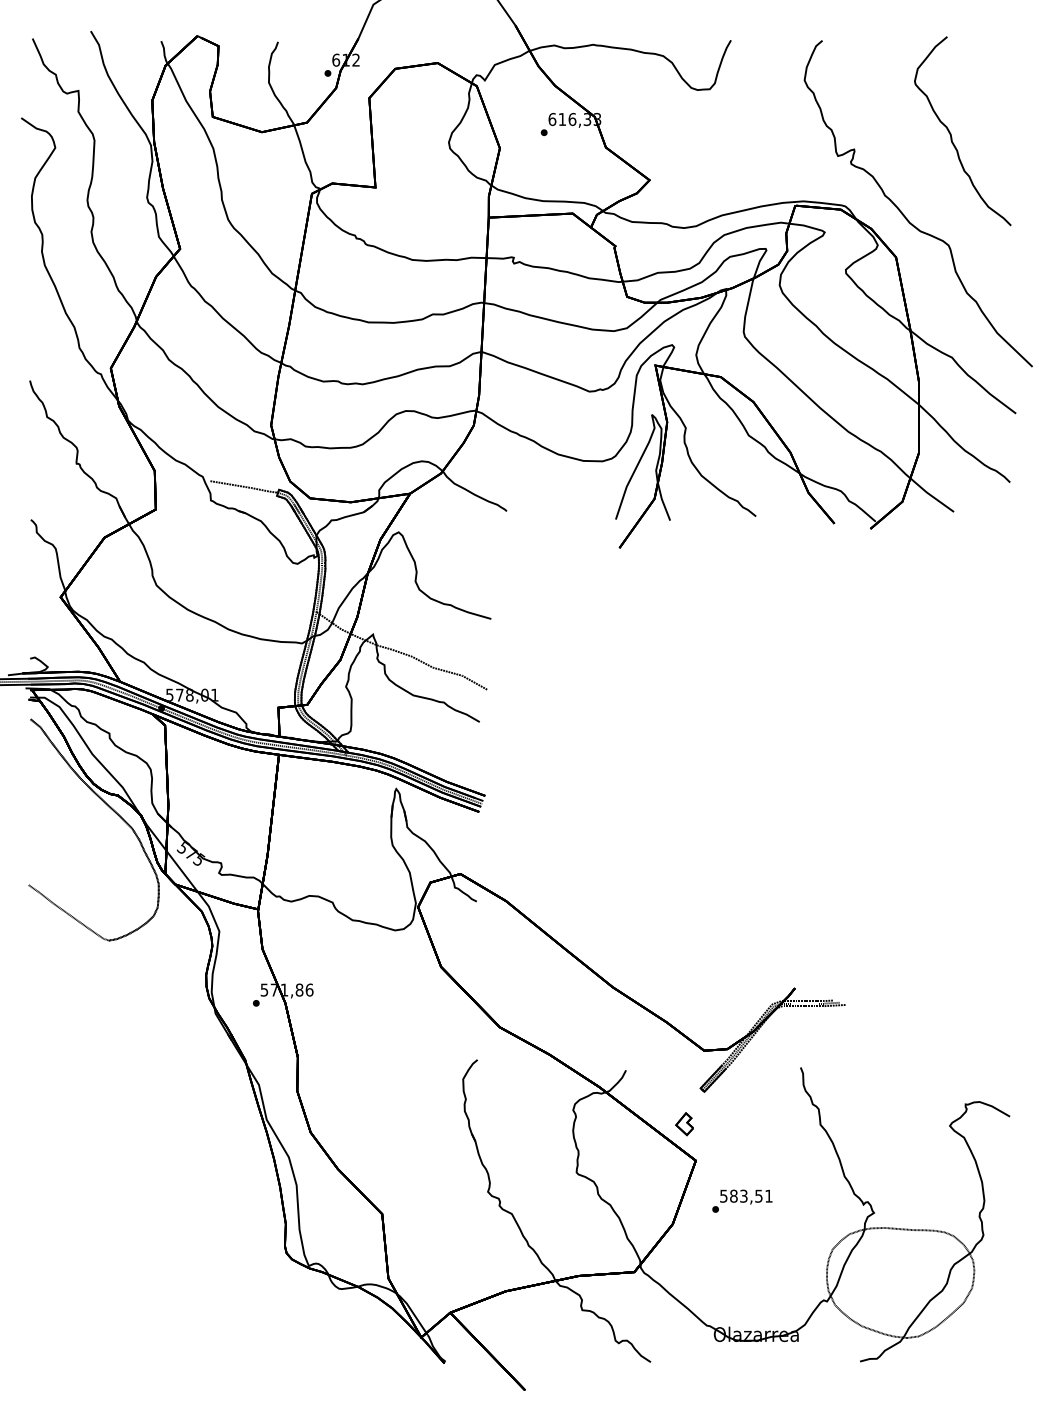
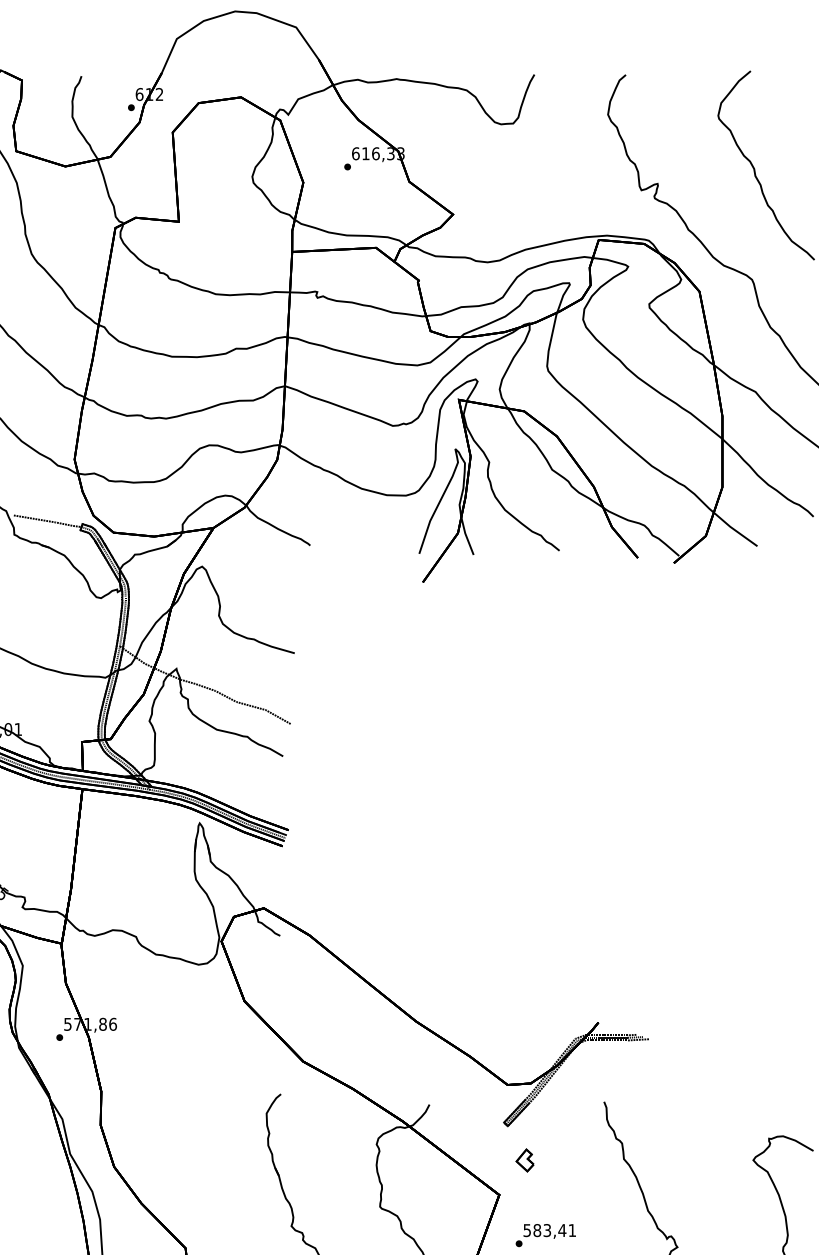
part: (684, 1124) -> (524, 1160), moved
text: (758, 1195) -> (561, 1229), 583,51 -> 583,41

